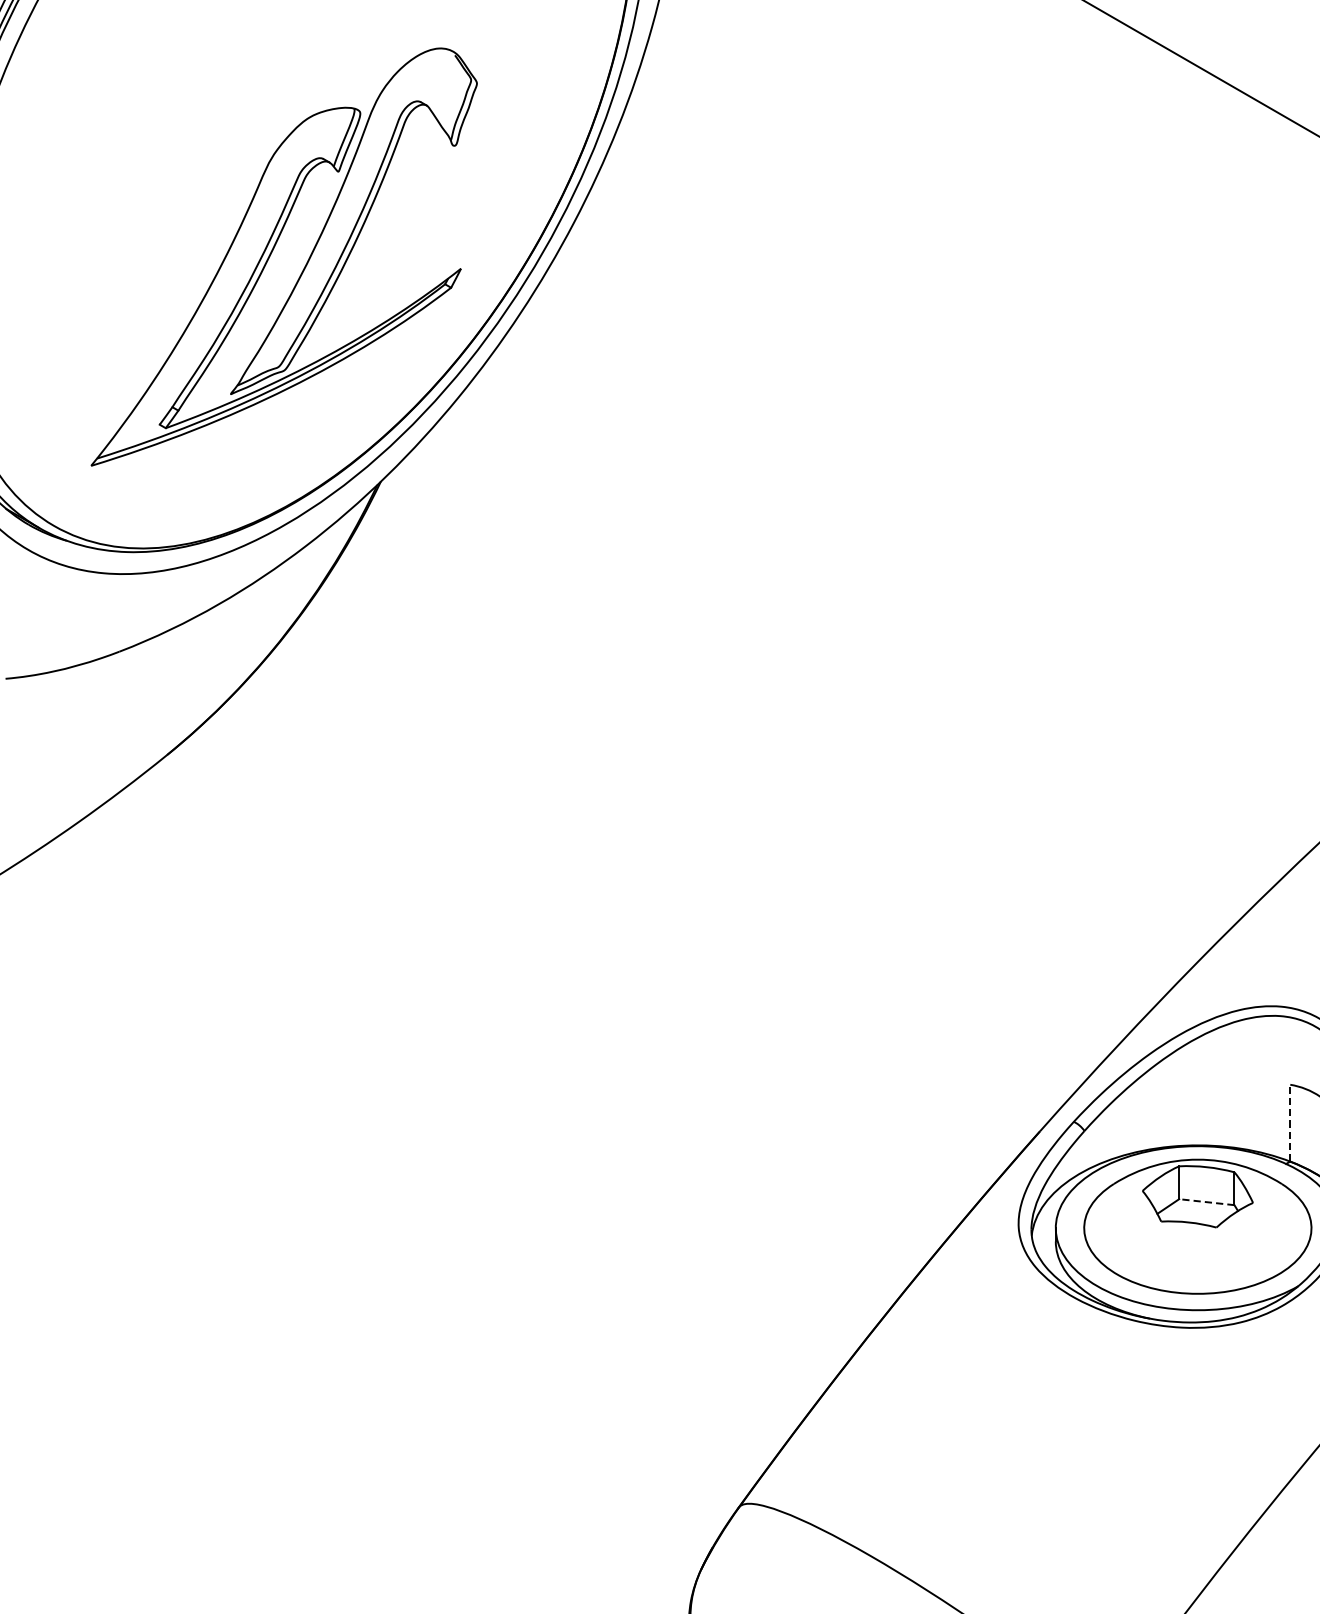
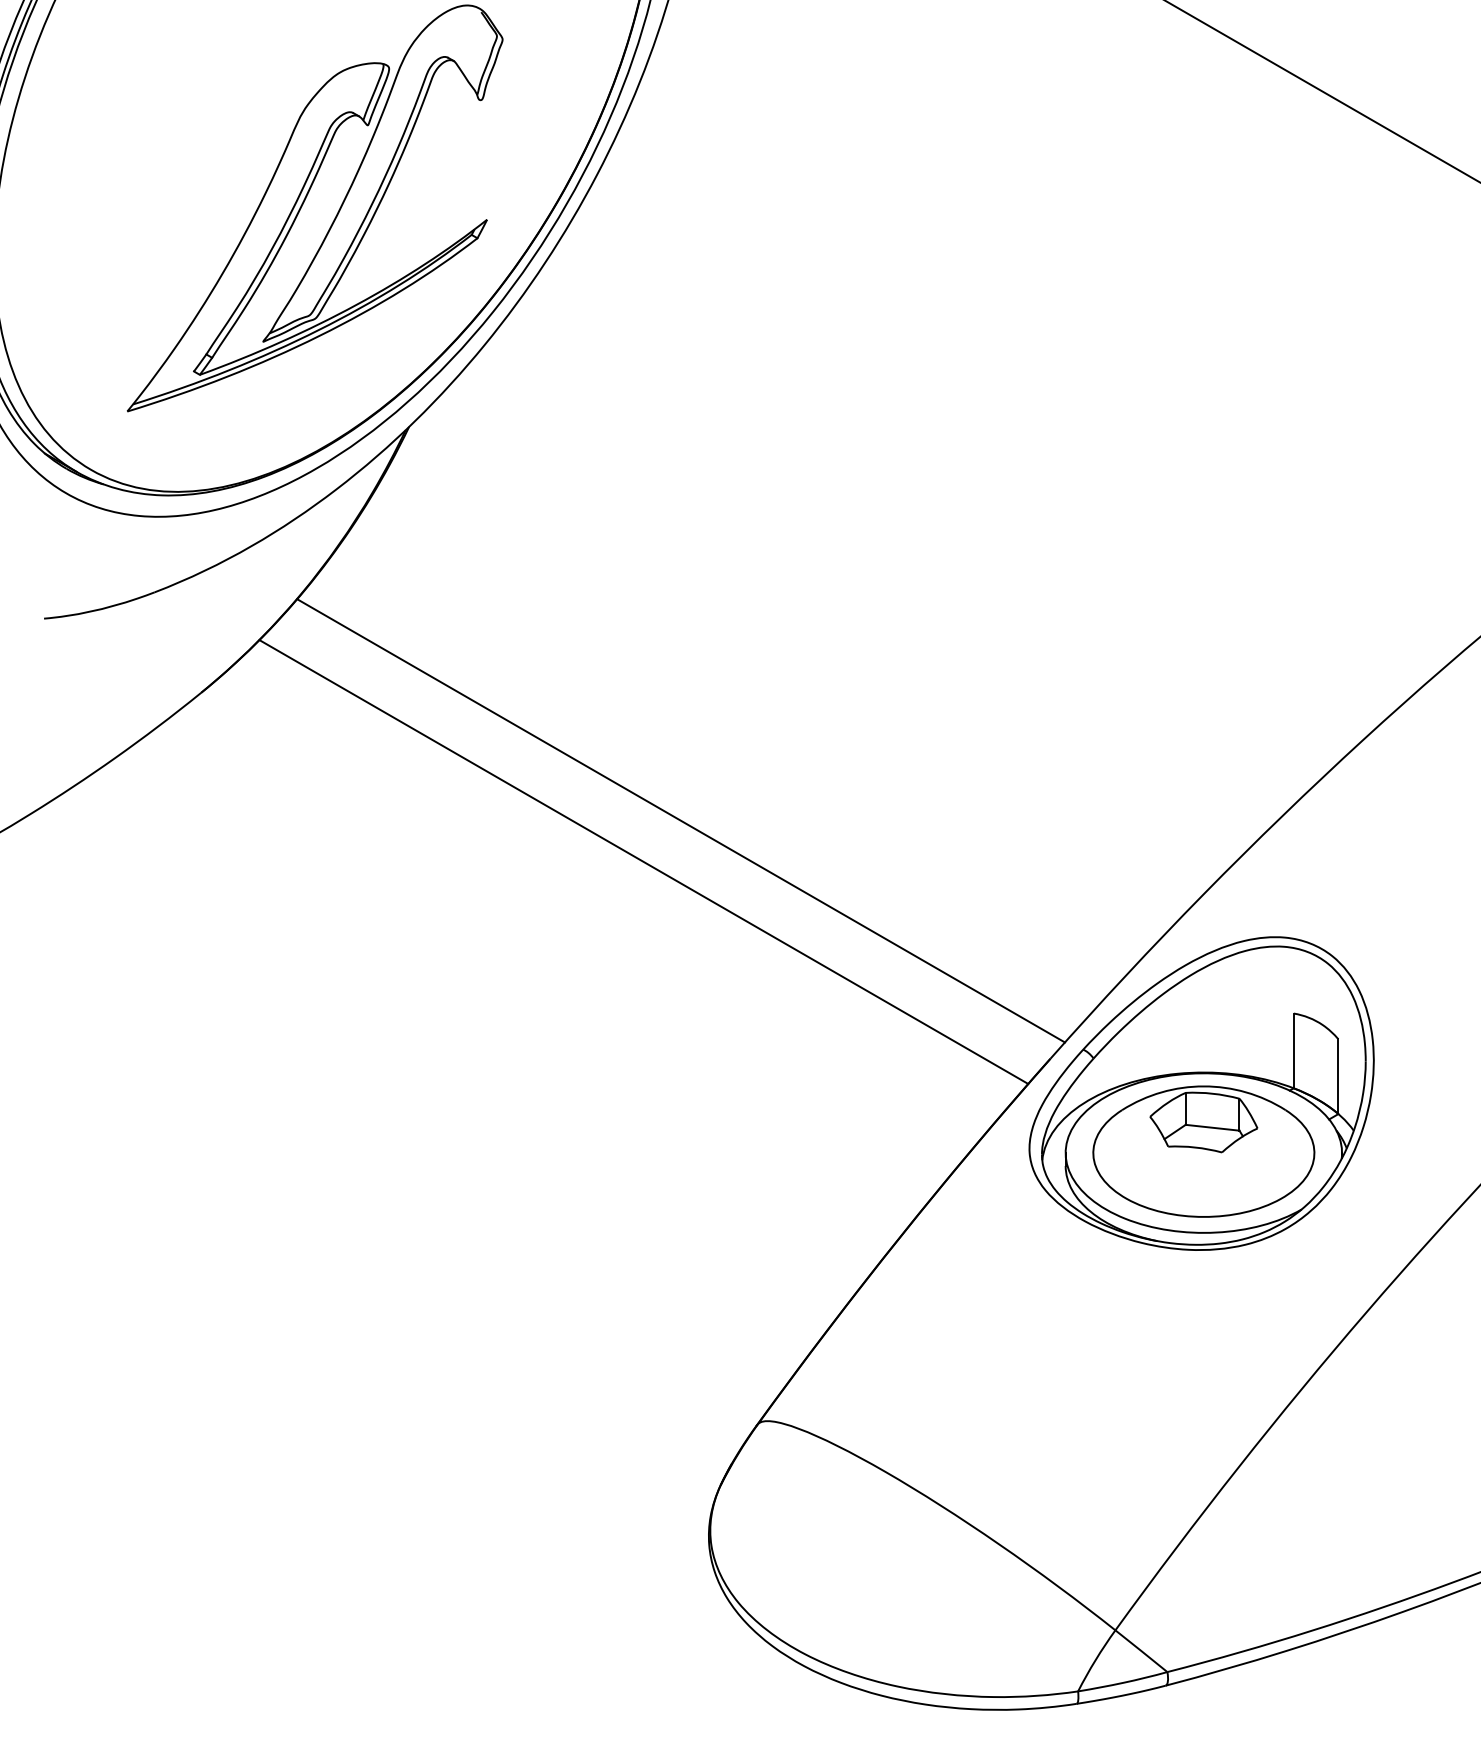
line: (659, 886) -> (680, 820), added
line: (621, 928) -> (643, 861), added
line: (1289, 1122) -> (1293, 1050), dashed -> solid
line: (1206, 1201) -> (1212, 1127), dashed -> solid

